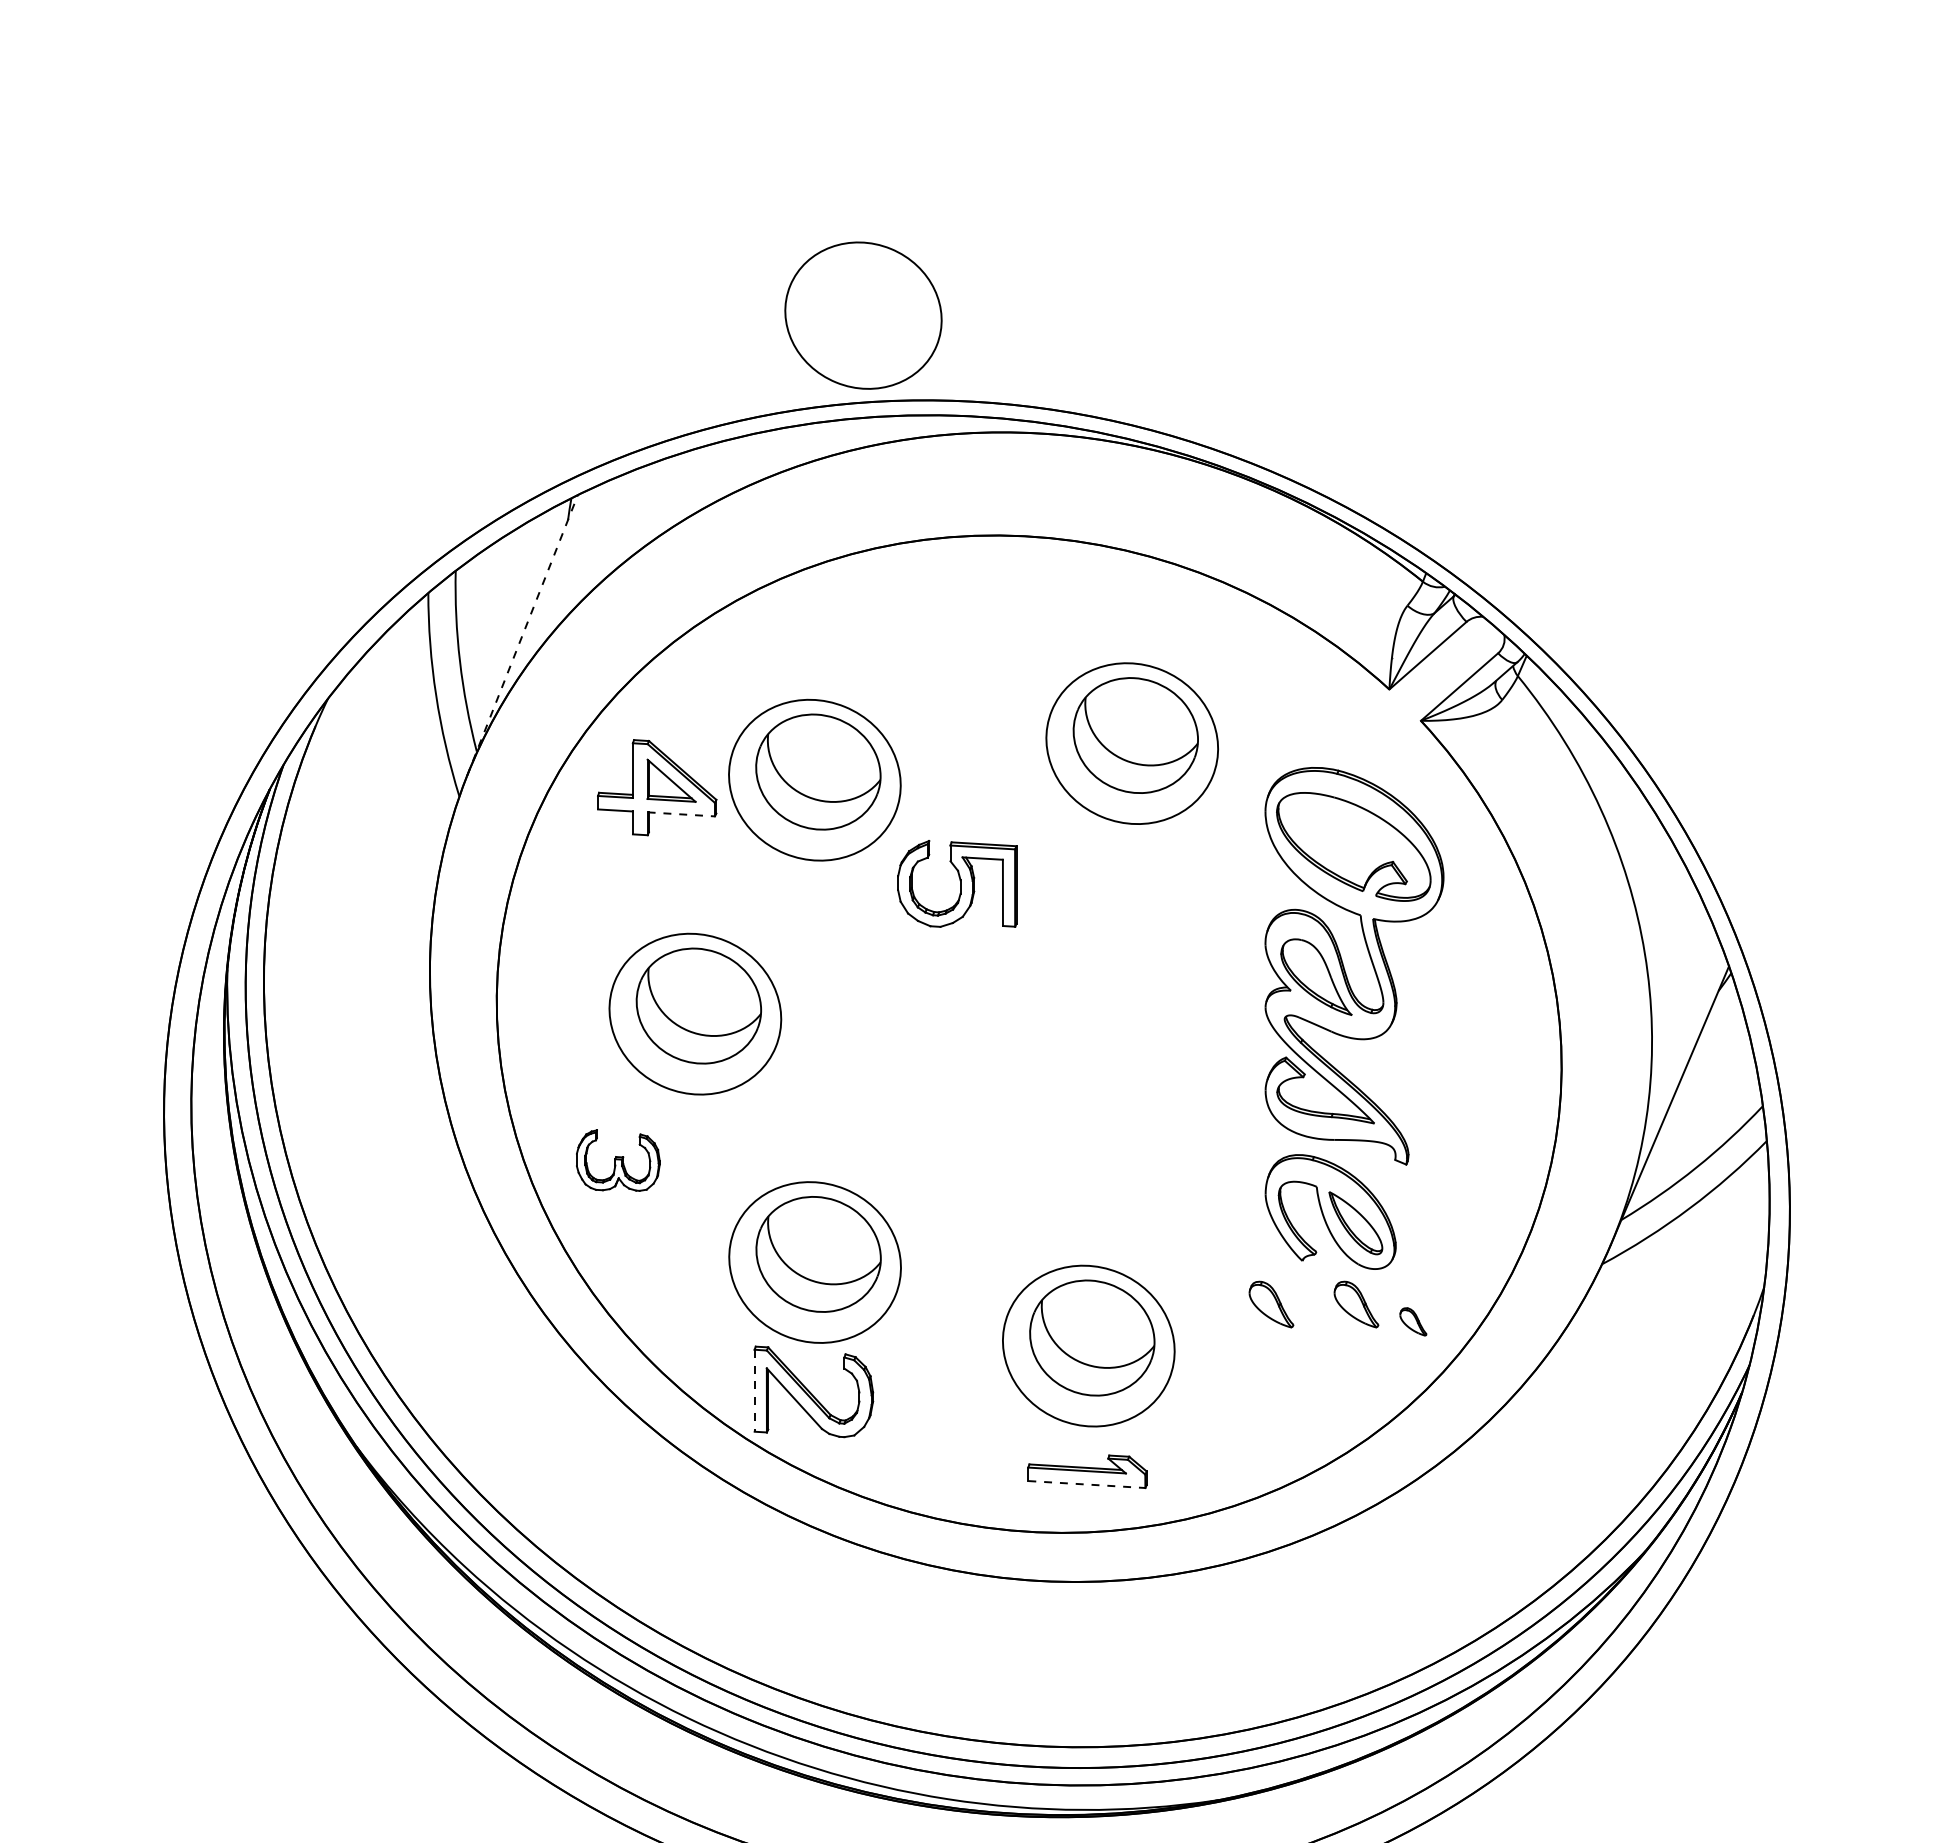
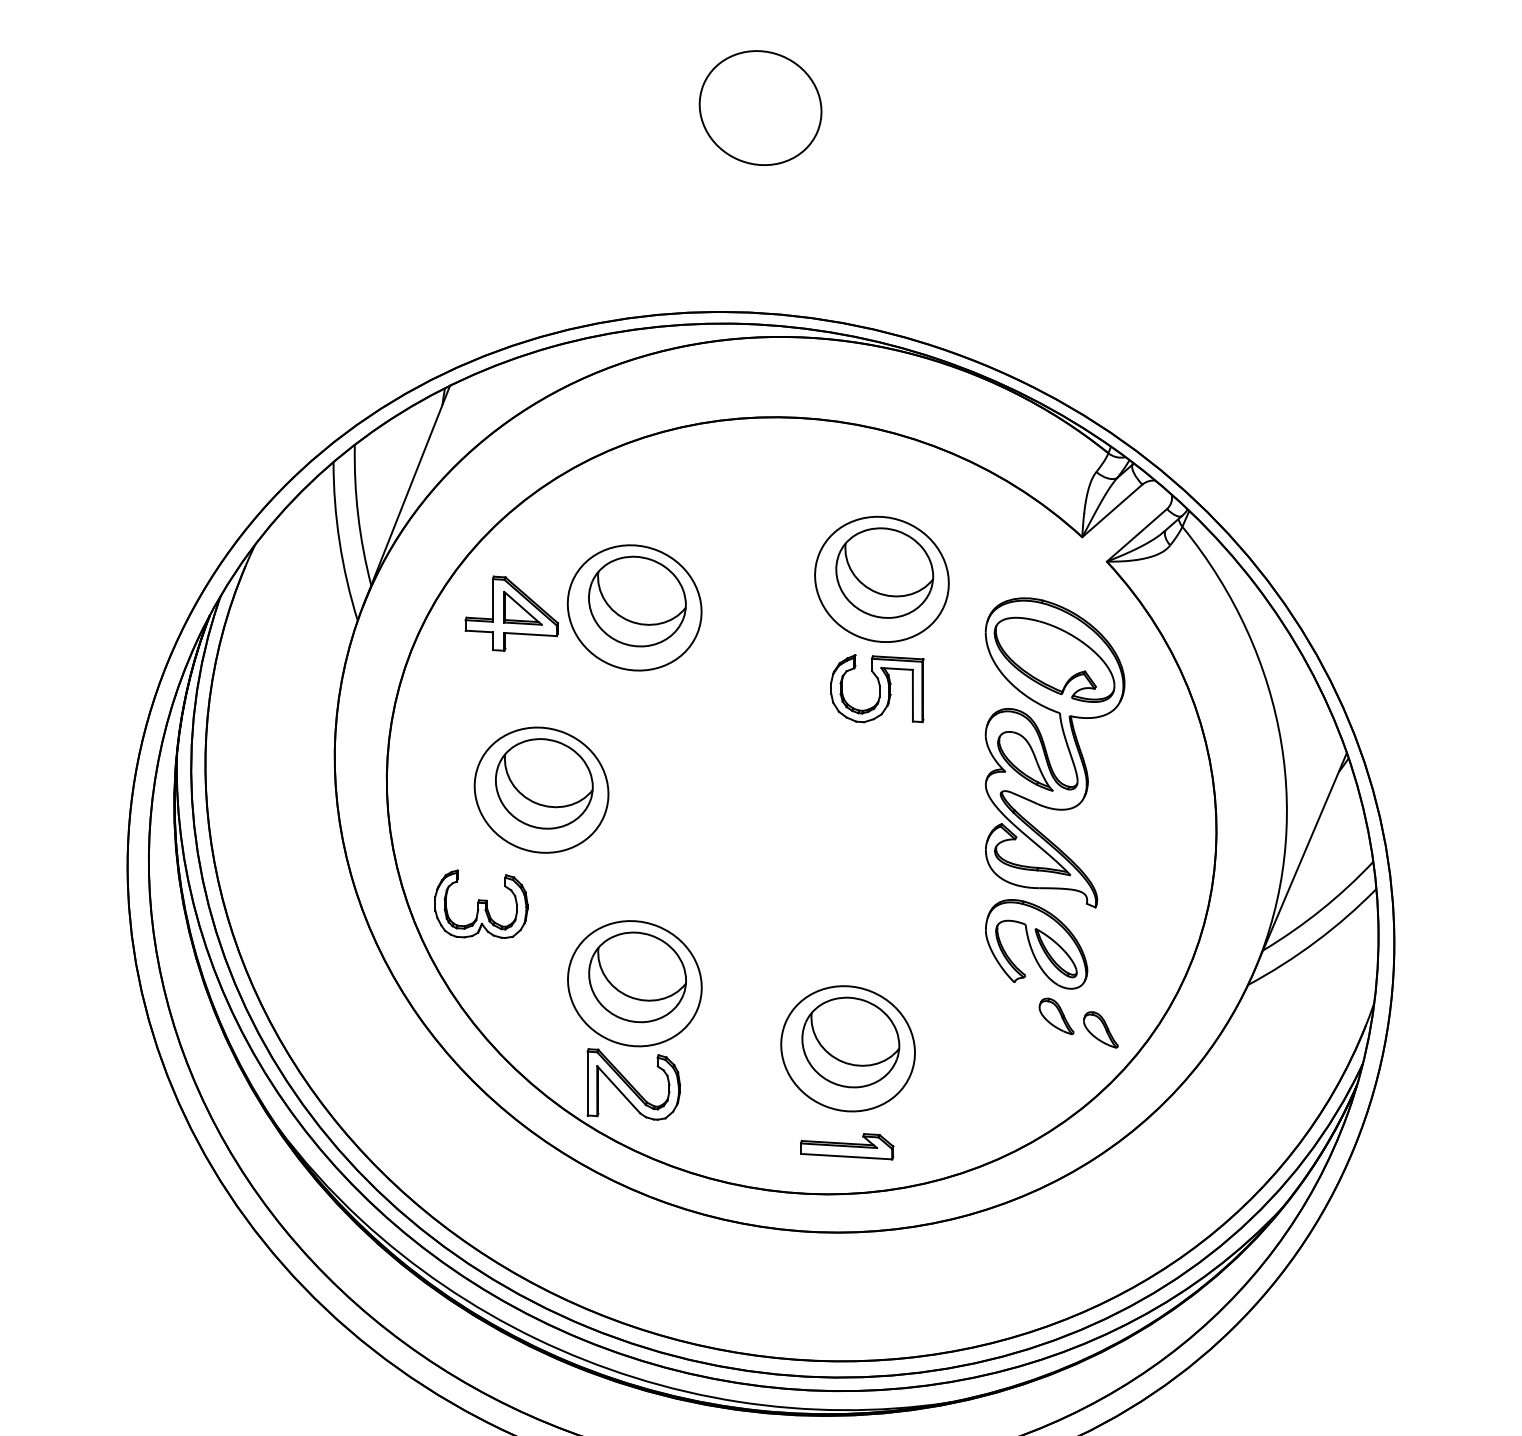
part: (863, 315) -> (760, 107), moved
line: (522, 635) -> (406, 495), dashed -> solid
line: (681, 814) -> (530, 634), dashed -> solid
part: (957, 883) -> (877, 688), moved
part: (618, 1160) -> (481, 904), size x1.43
part: (1271, 1304) -> (990, 1016), removed
part: (1413, 1321) -> (1101, 1029), size x1.67
line: (754, 1390) -> (587, 1083), dashed -> solid
line: (1086, 1484) -> (846, 1156), dashed -> solid

